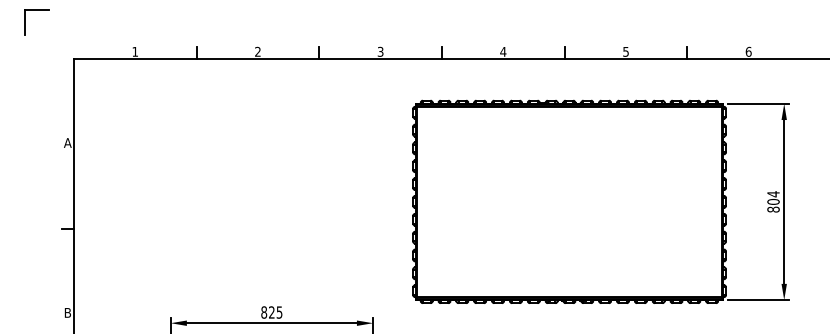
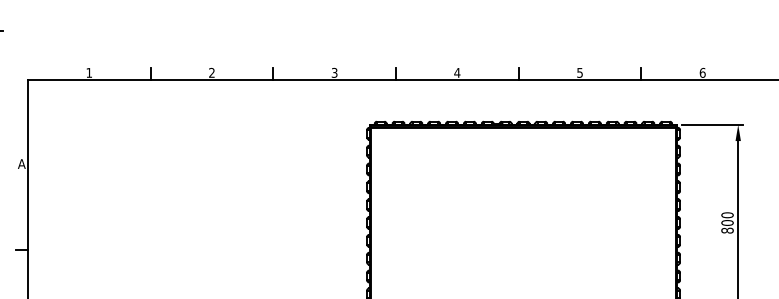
text: (773, 194) -> (727, 215), 804 -> 800

